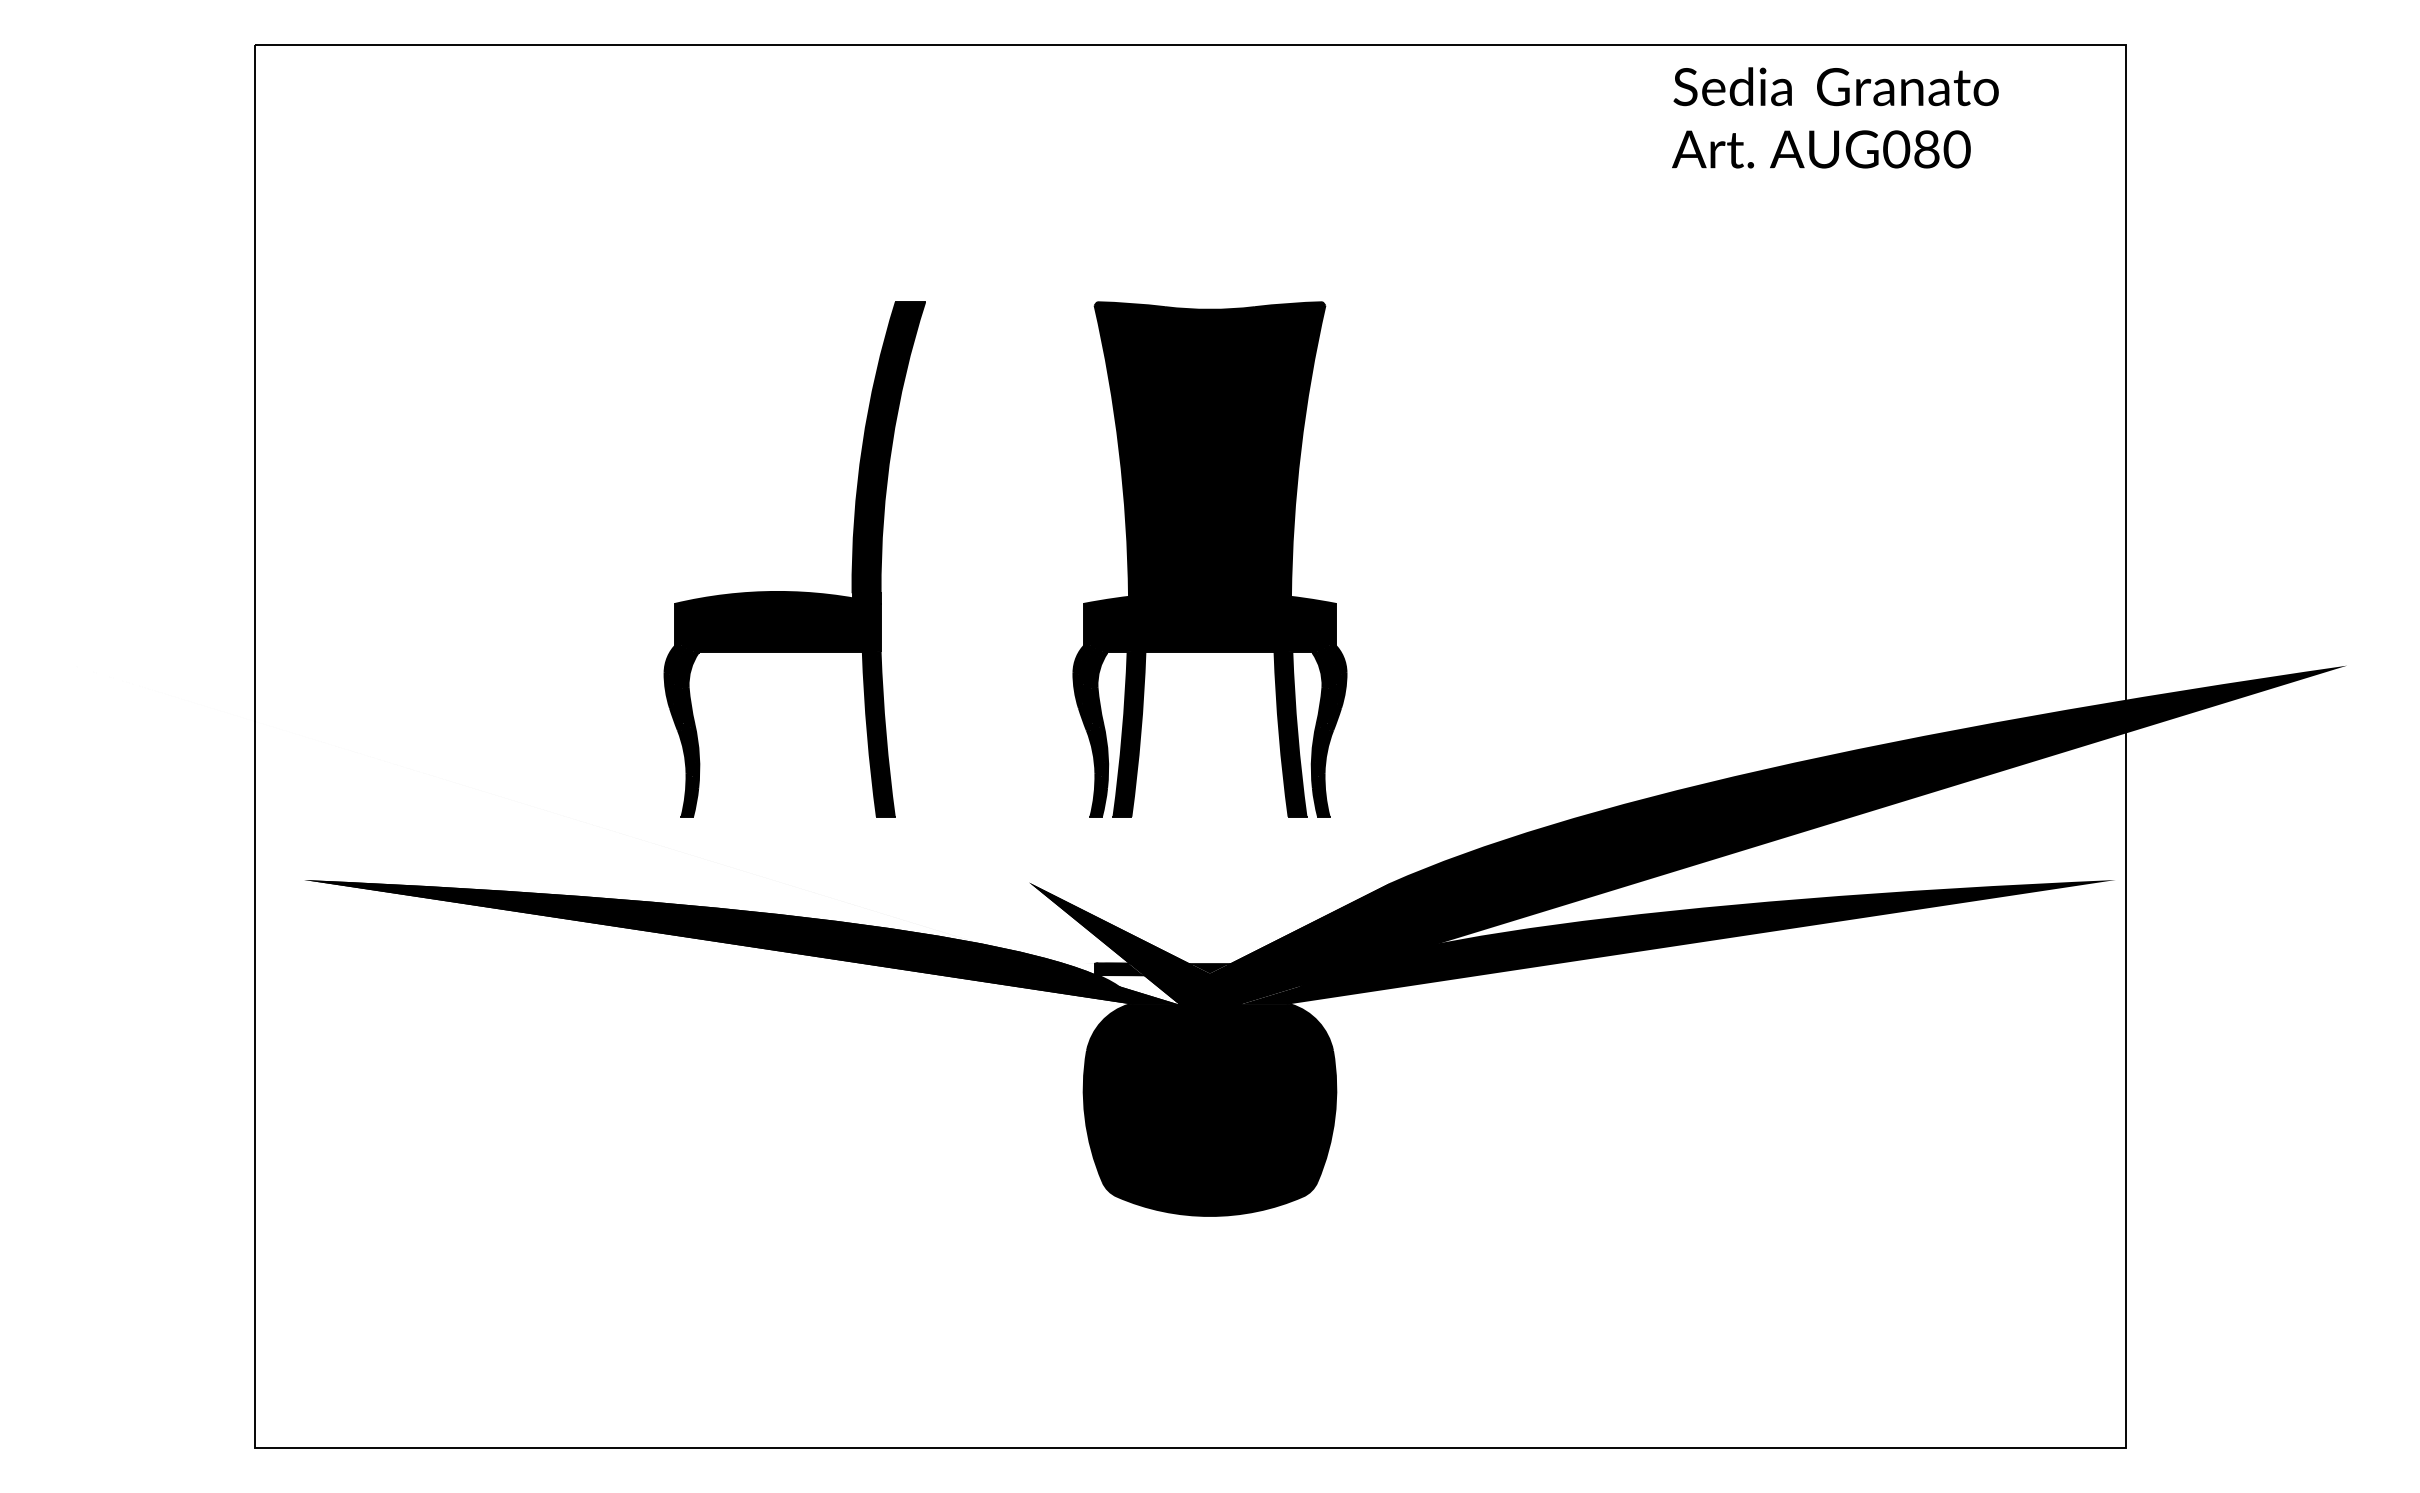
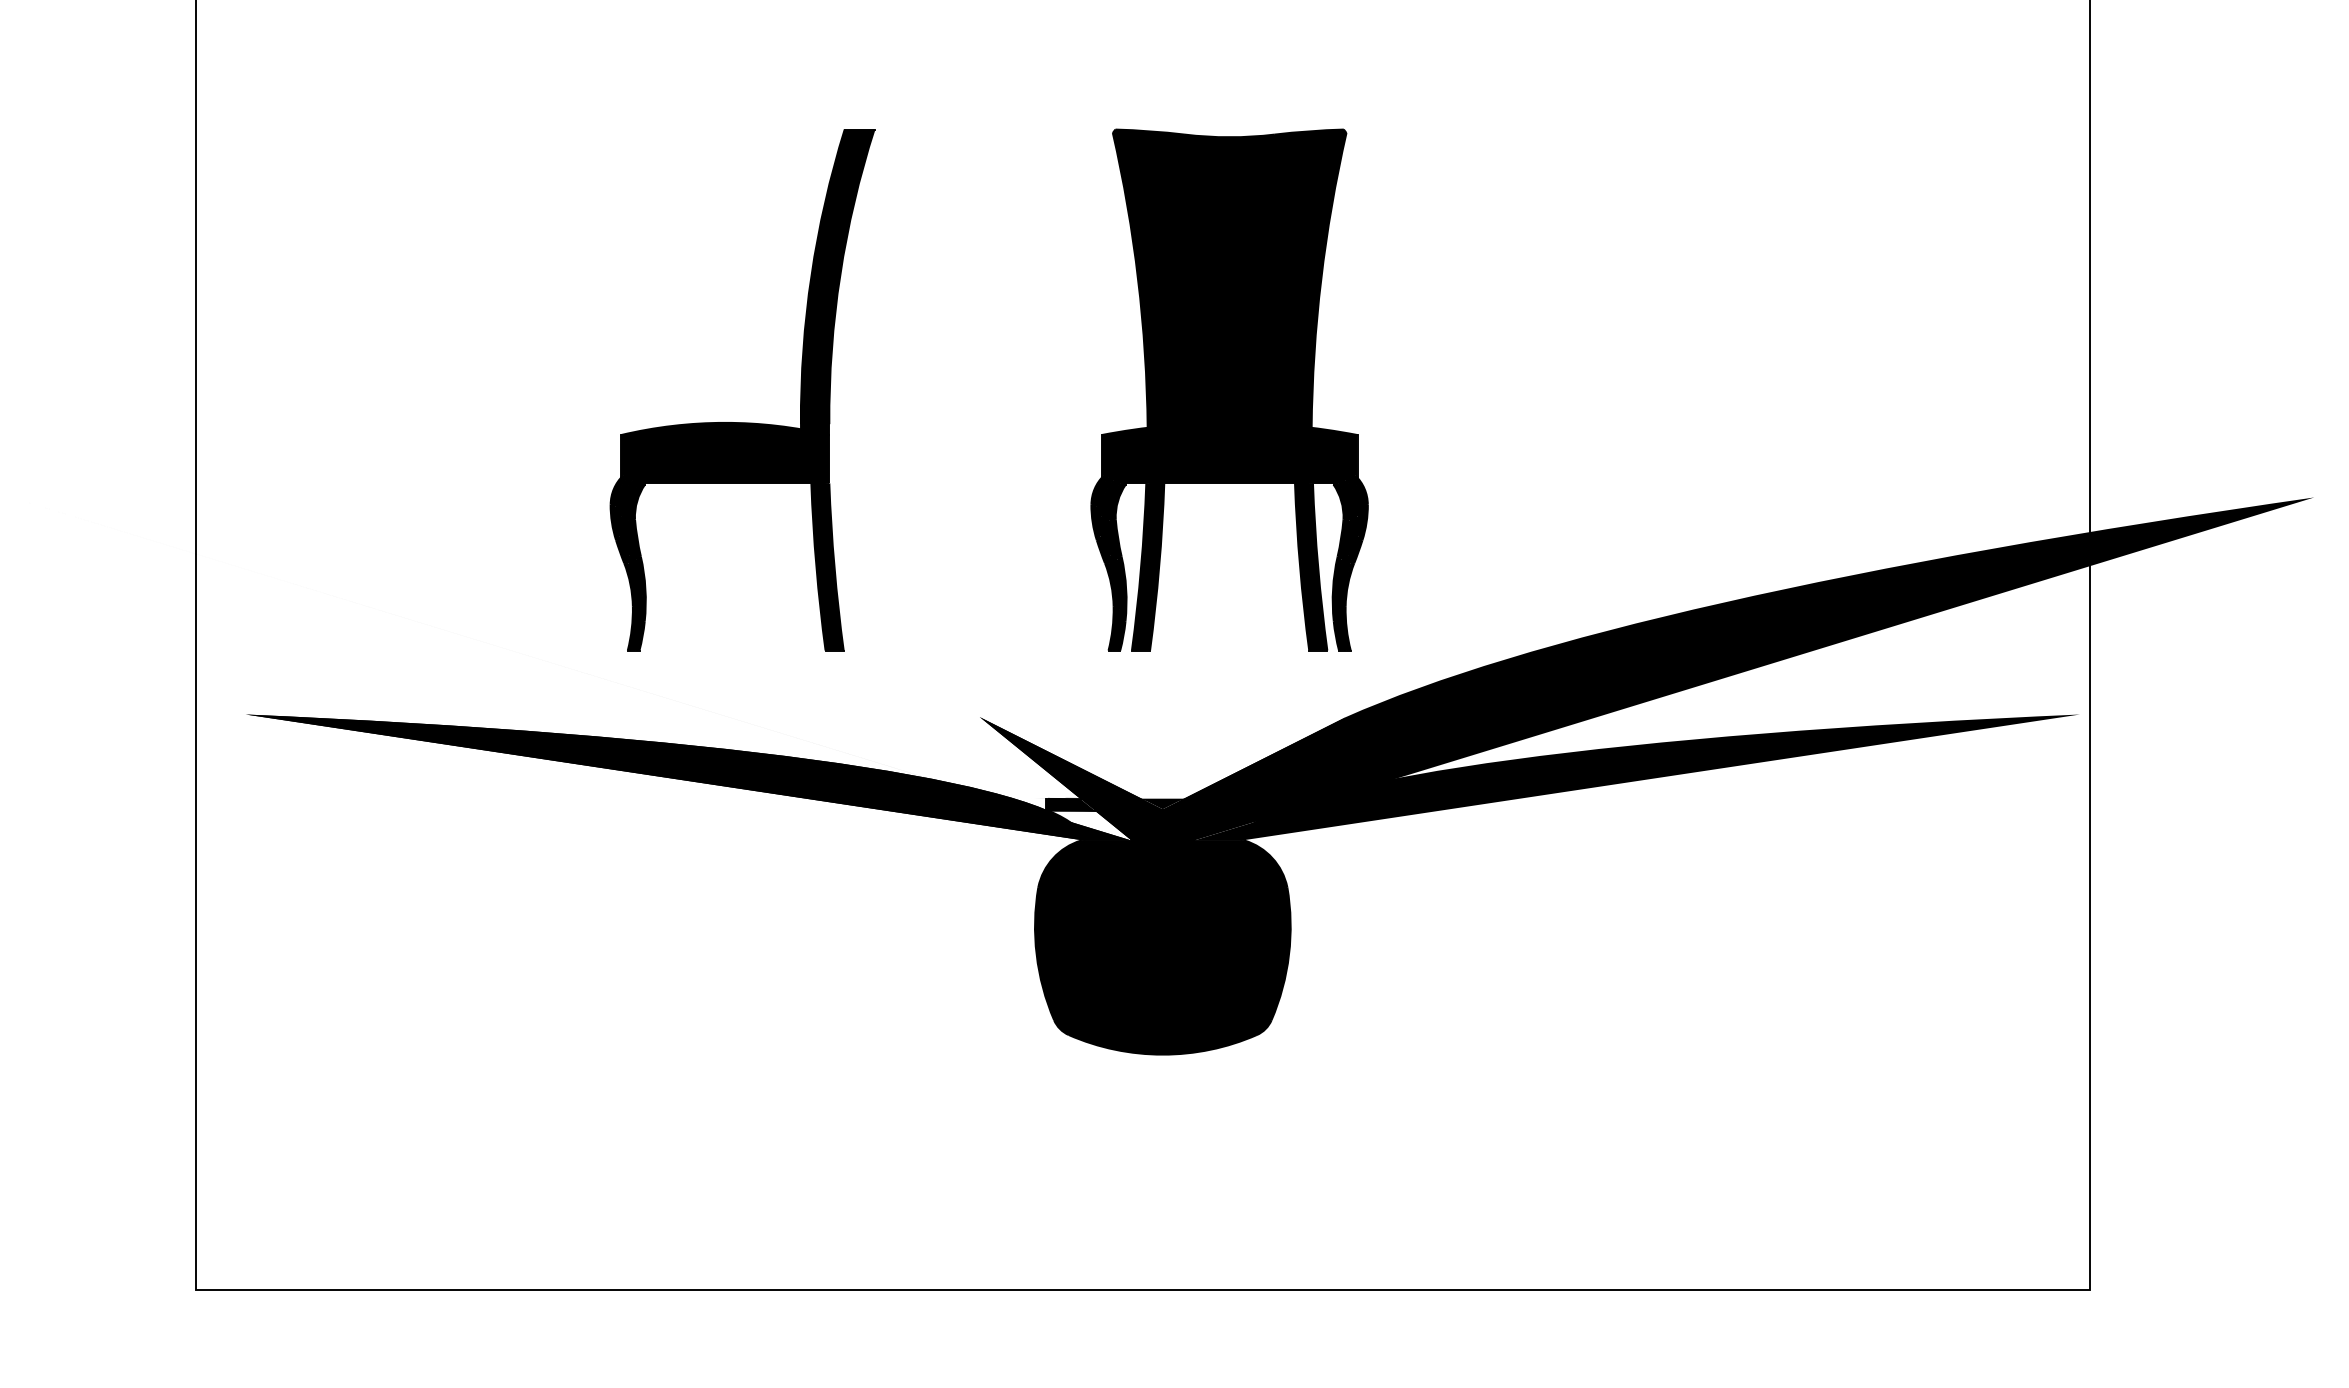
part: (1209, 559) -> (1229, 390), moved

